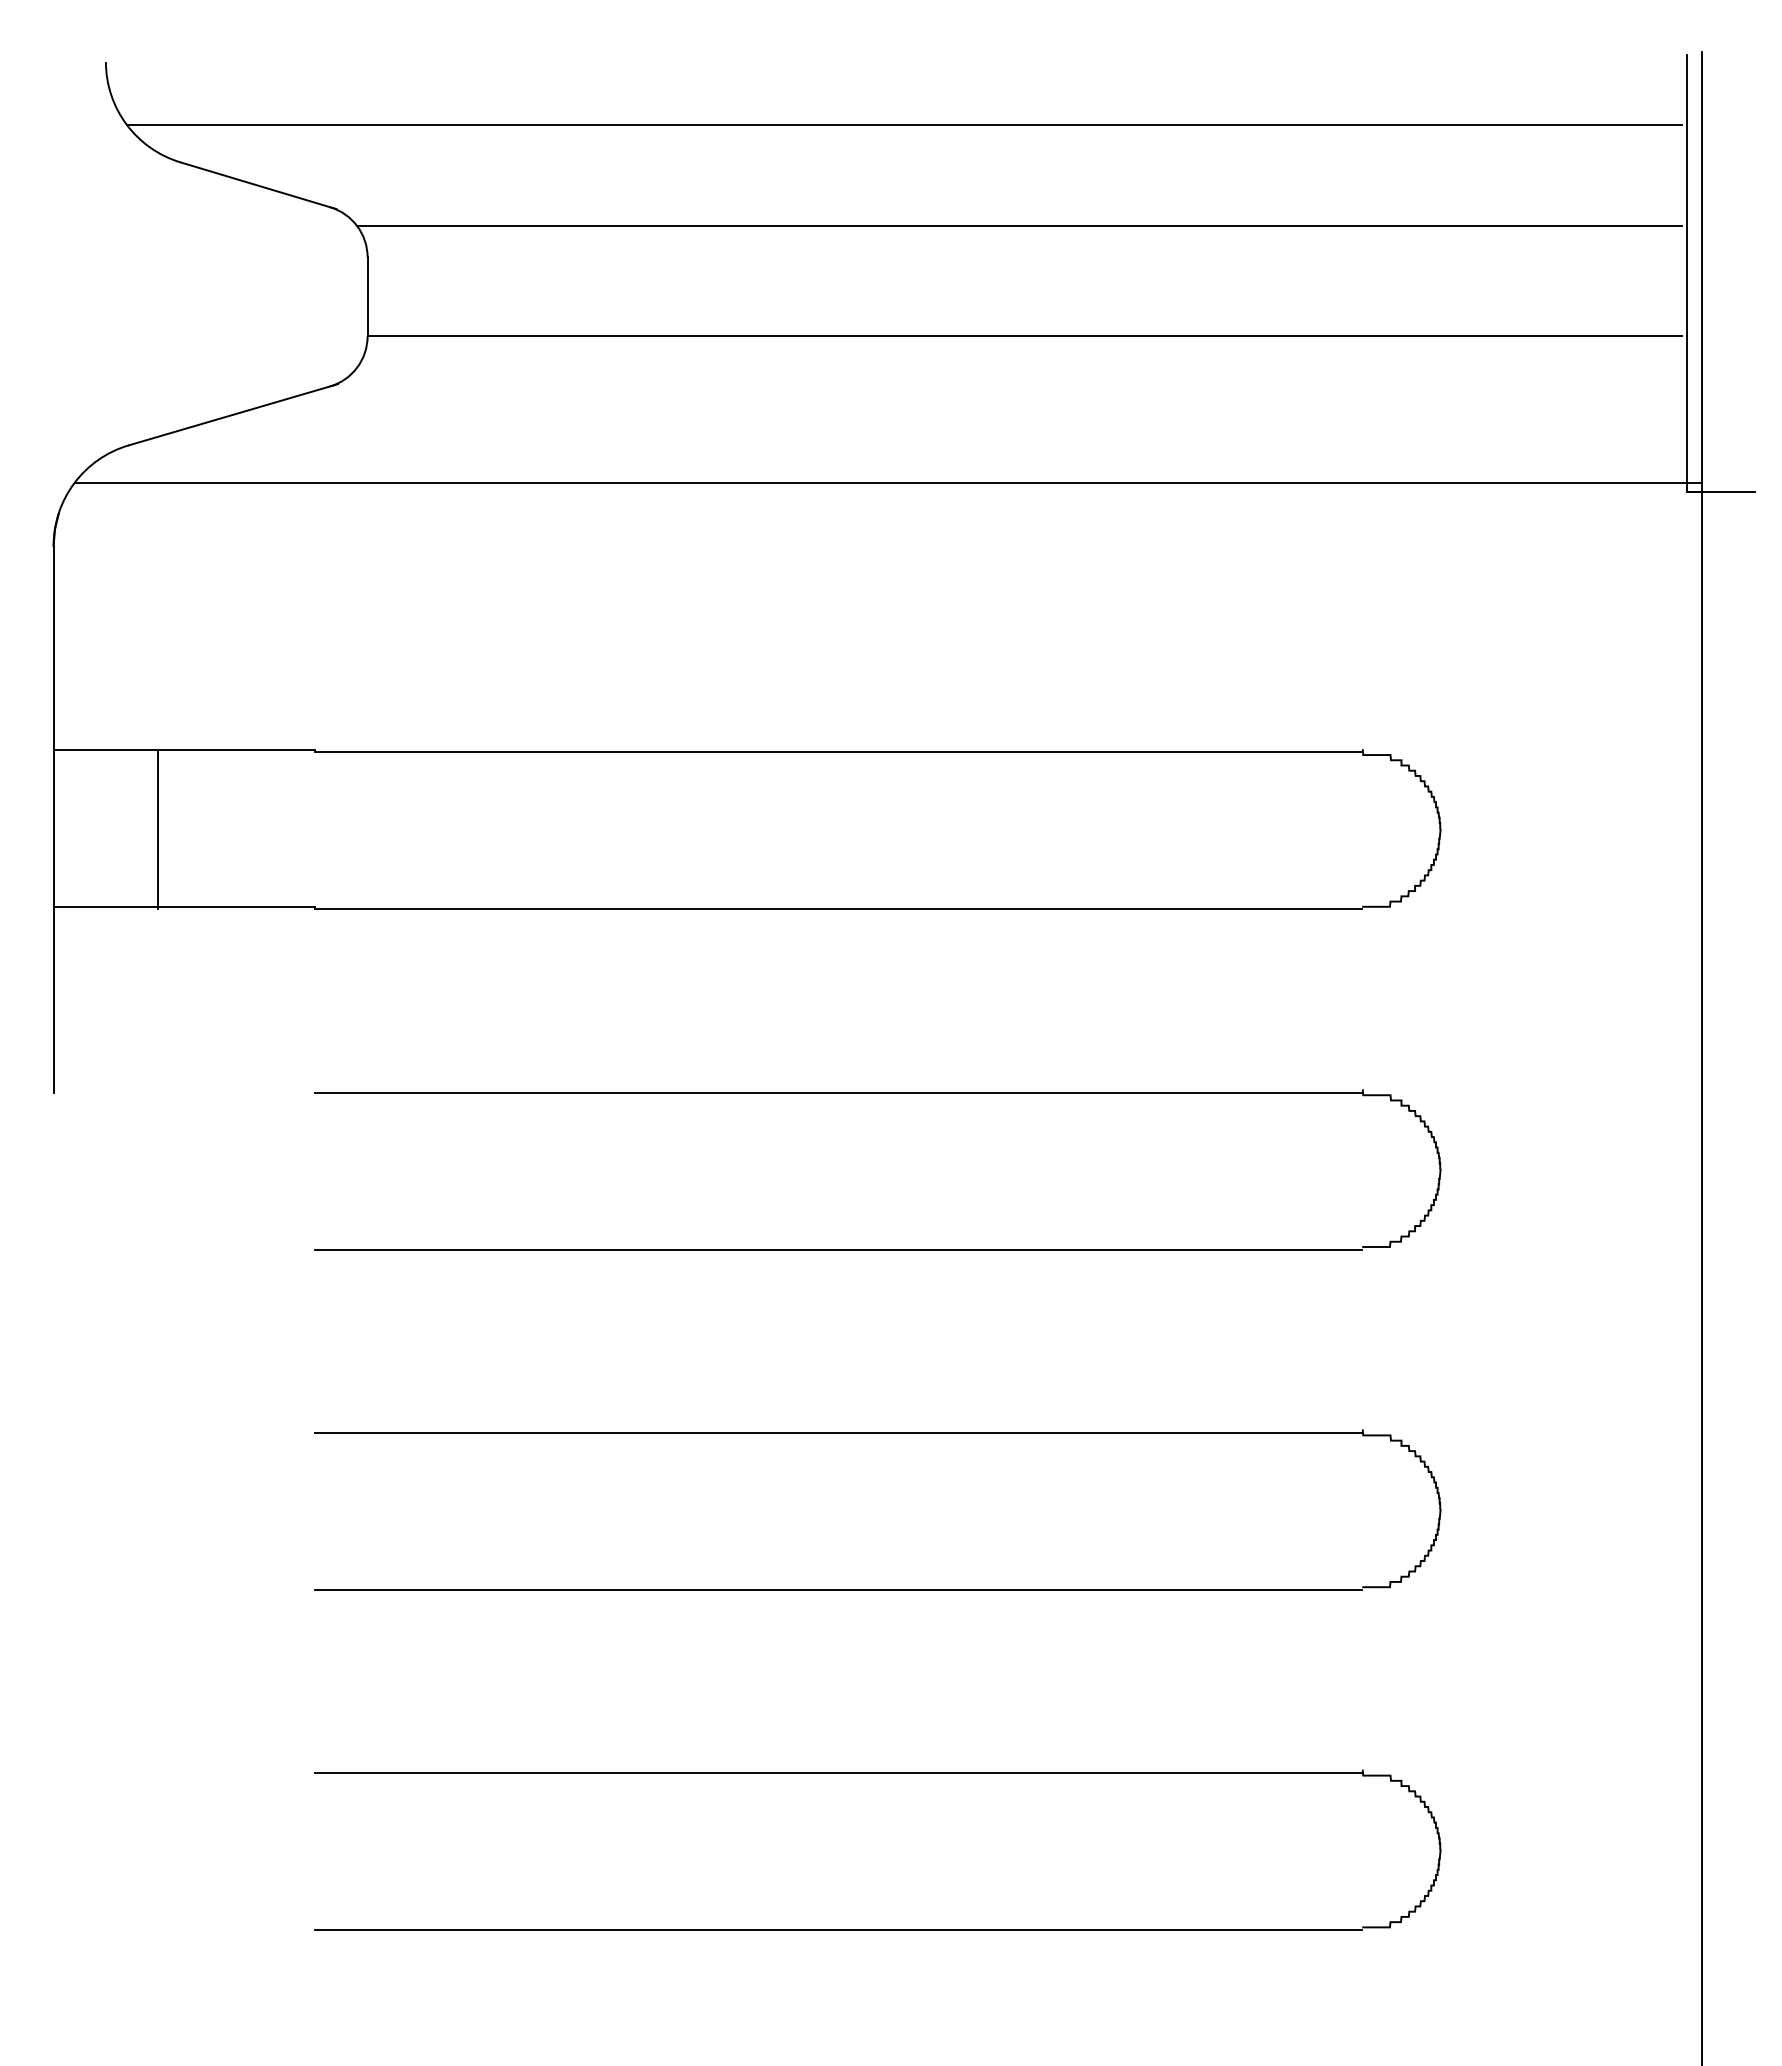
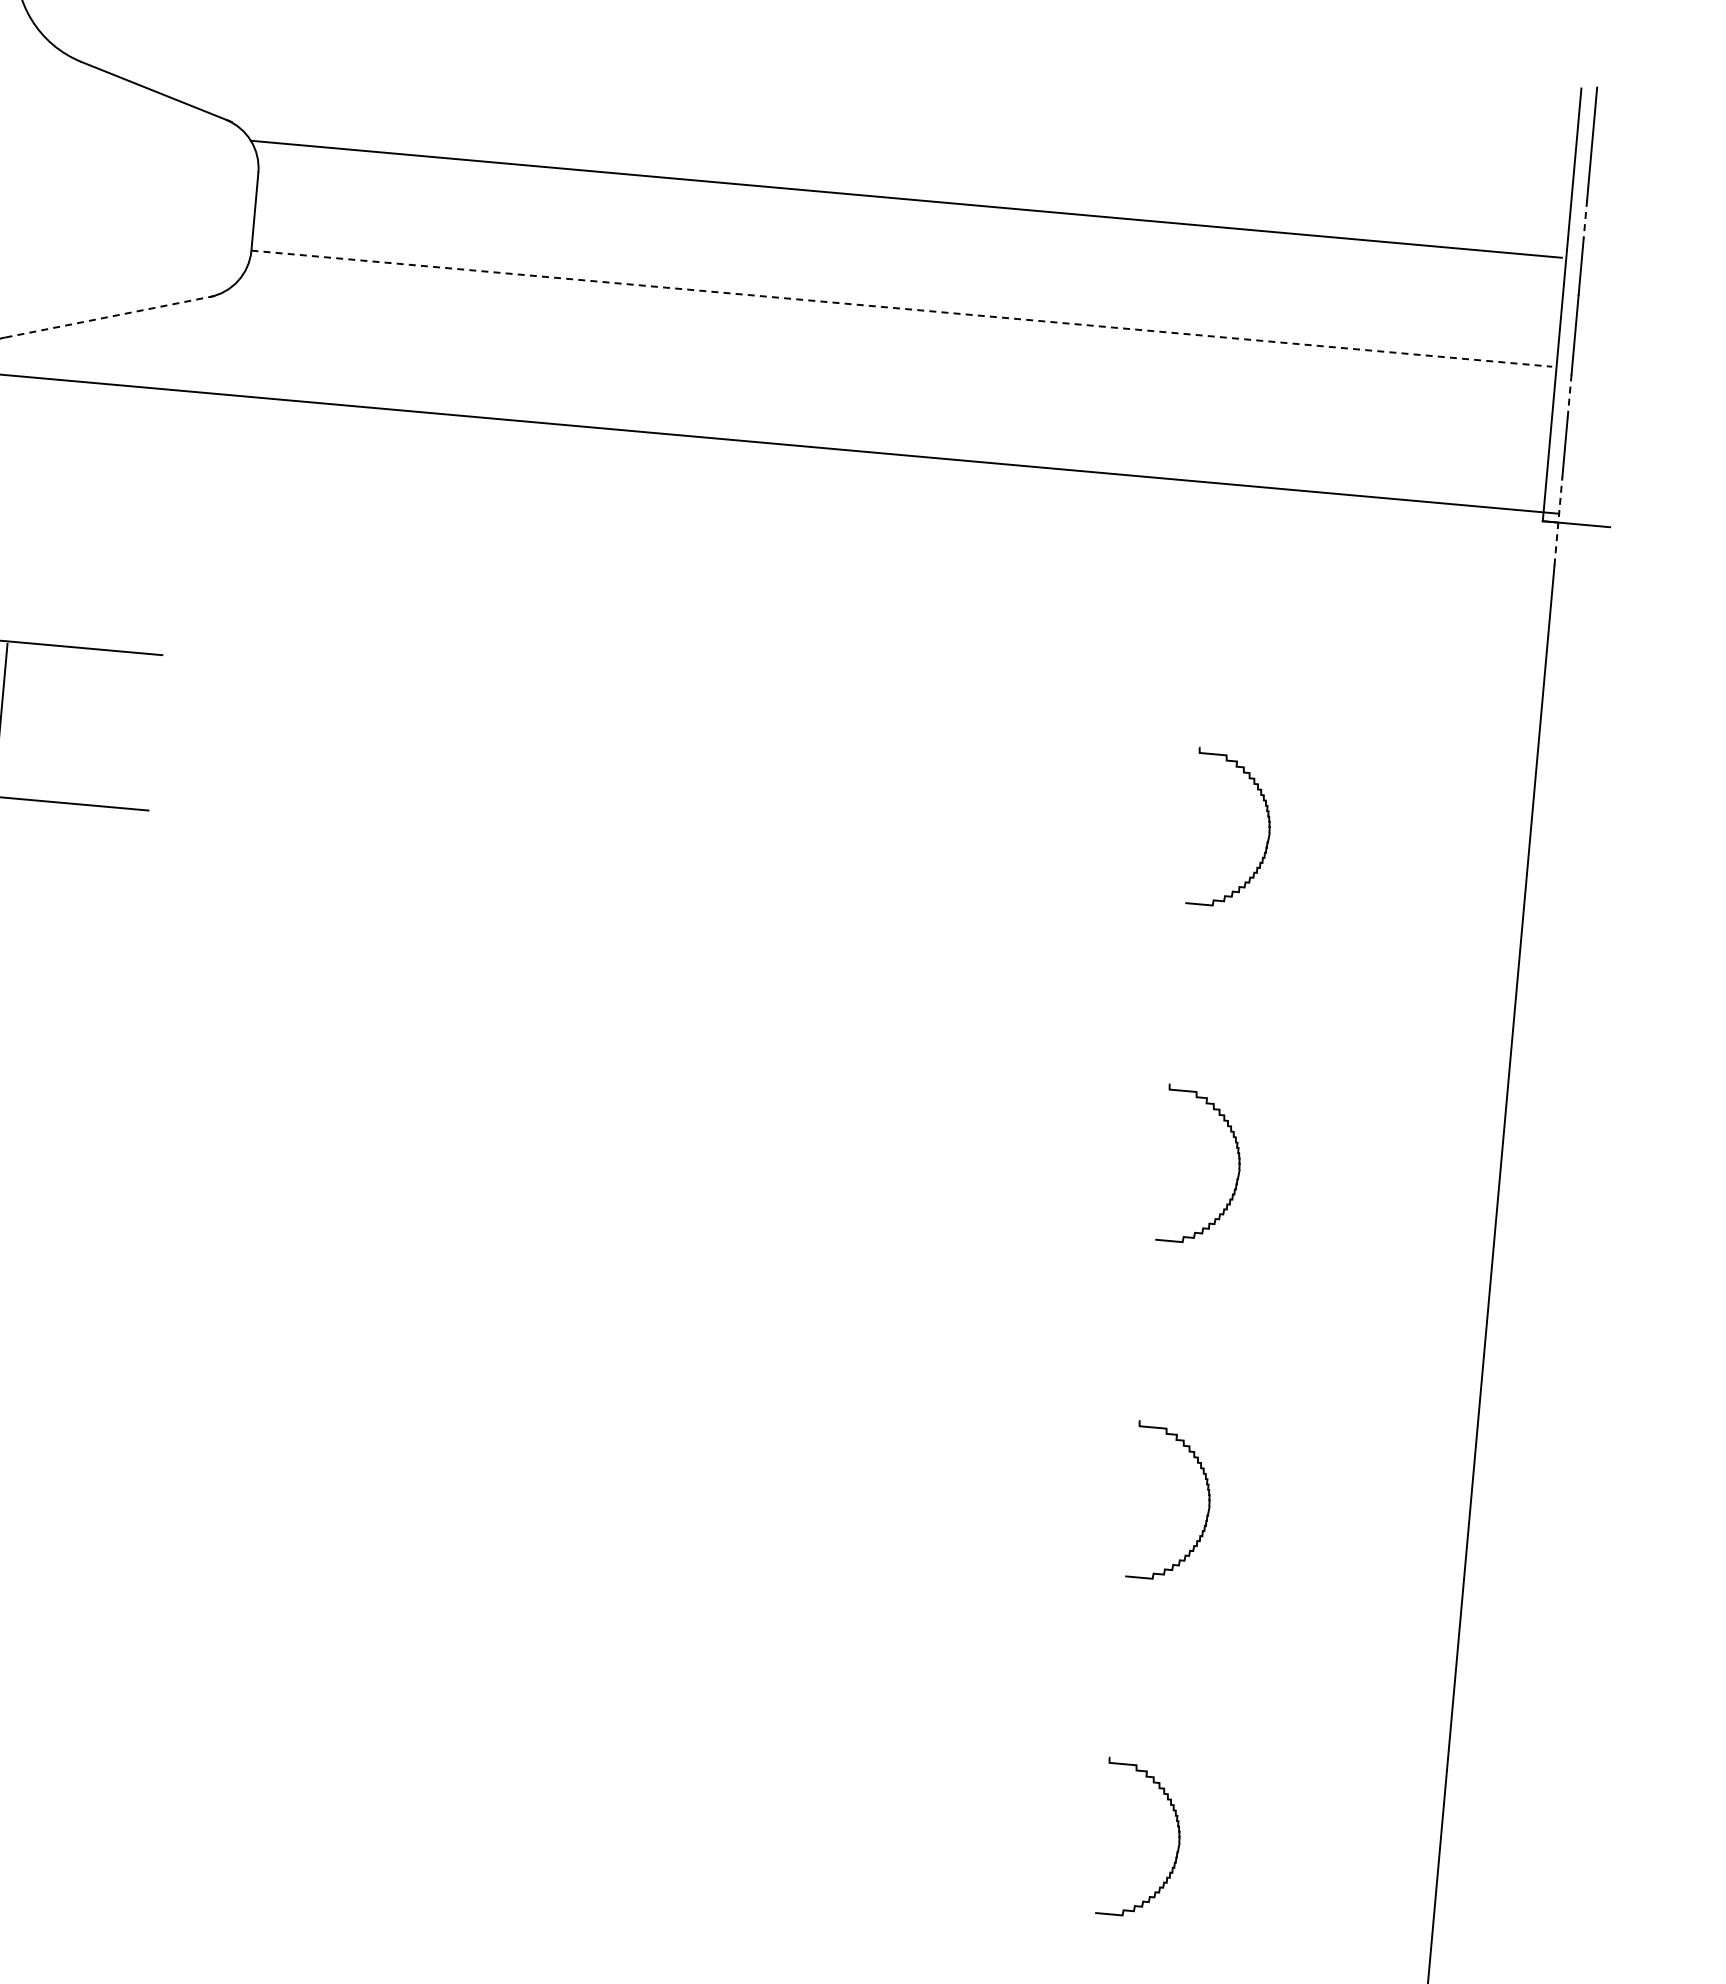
line: (904, 124) -> (801, 88), removed
line: (1702, 185) -> (1585, 219), solid -> dashed
line: (1025, 336) -> (902, 308), solid -> dashed
line: (1702, 364) -> (1569, 396), solid -> dashed
line: (233, 414) -> (111, 316), solid -> dashed
line: (1702, 490) -> (1558, 521), solid -> dashed
line: (838, 752) -> (680, 704), removed
line: (838, 909) -> (666, 859), removed
line: (838, 1092) -> (650, 1040), removed
line: (838, 1249) -> (636, 1195), removed
line: (838, 1432) -> (620, 1377), removed
line: (838, 1589) -> (606, 1532), removed
line: (838, 1772) -> (590, 1713), removed
line: (838, 1929) -> (576, 1868), removed

